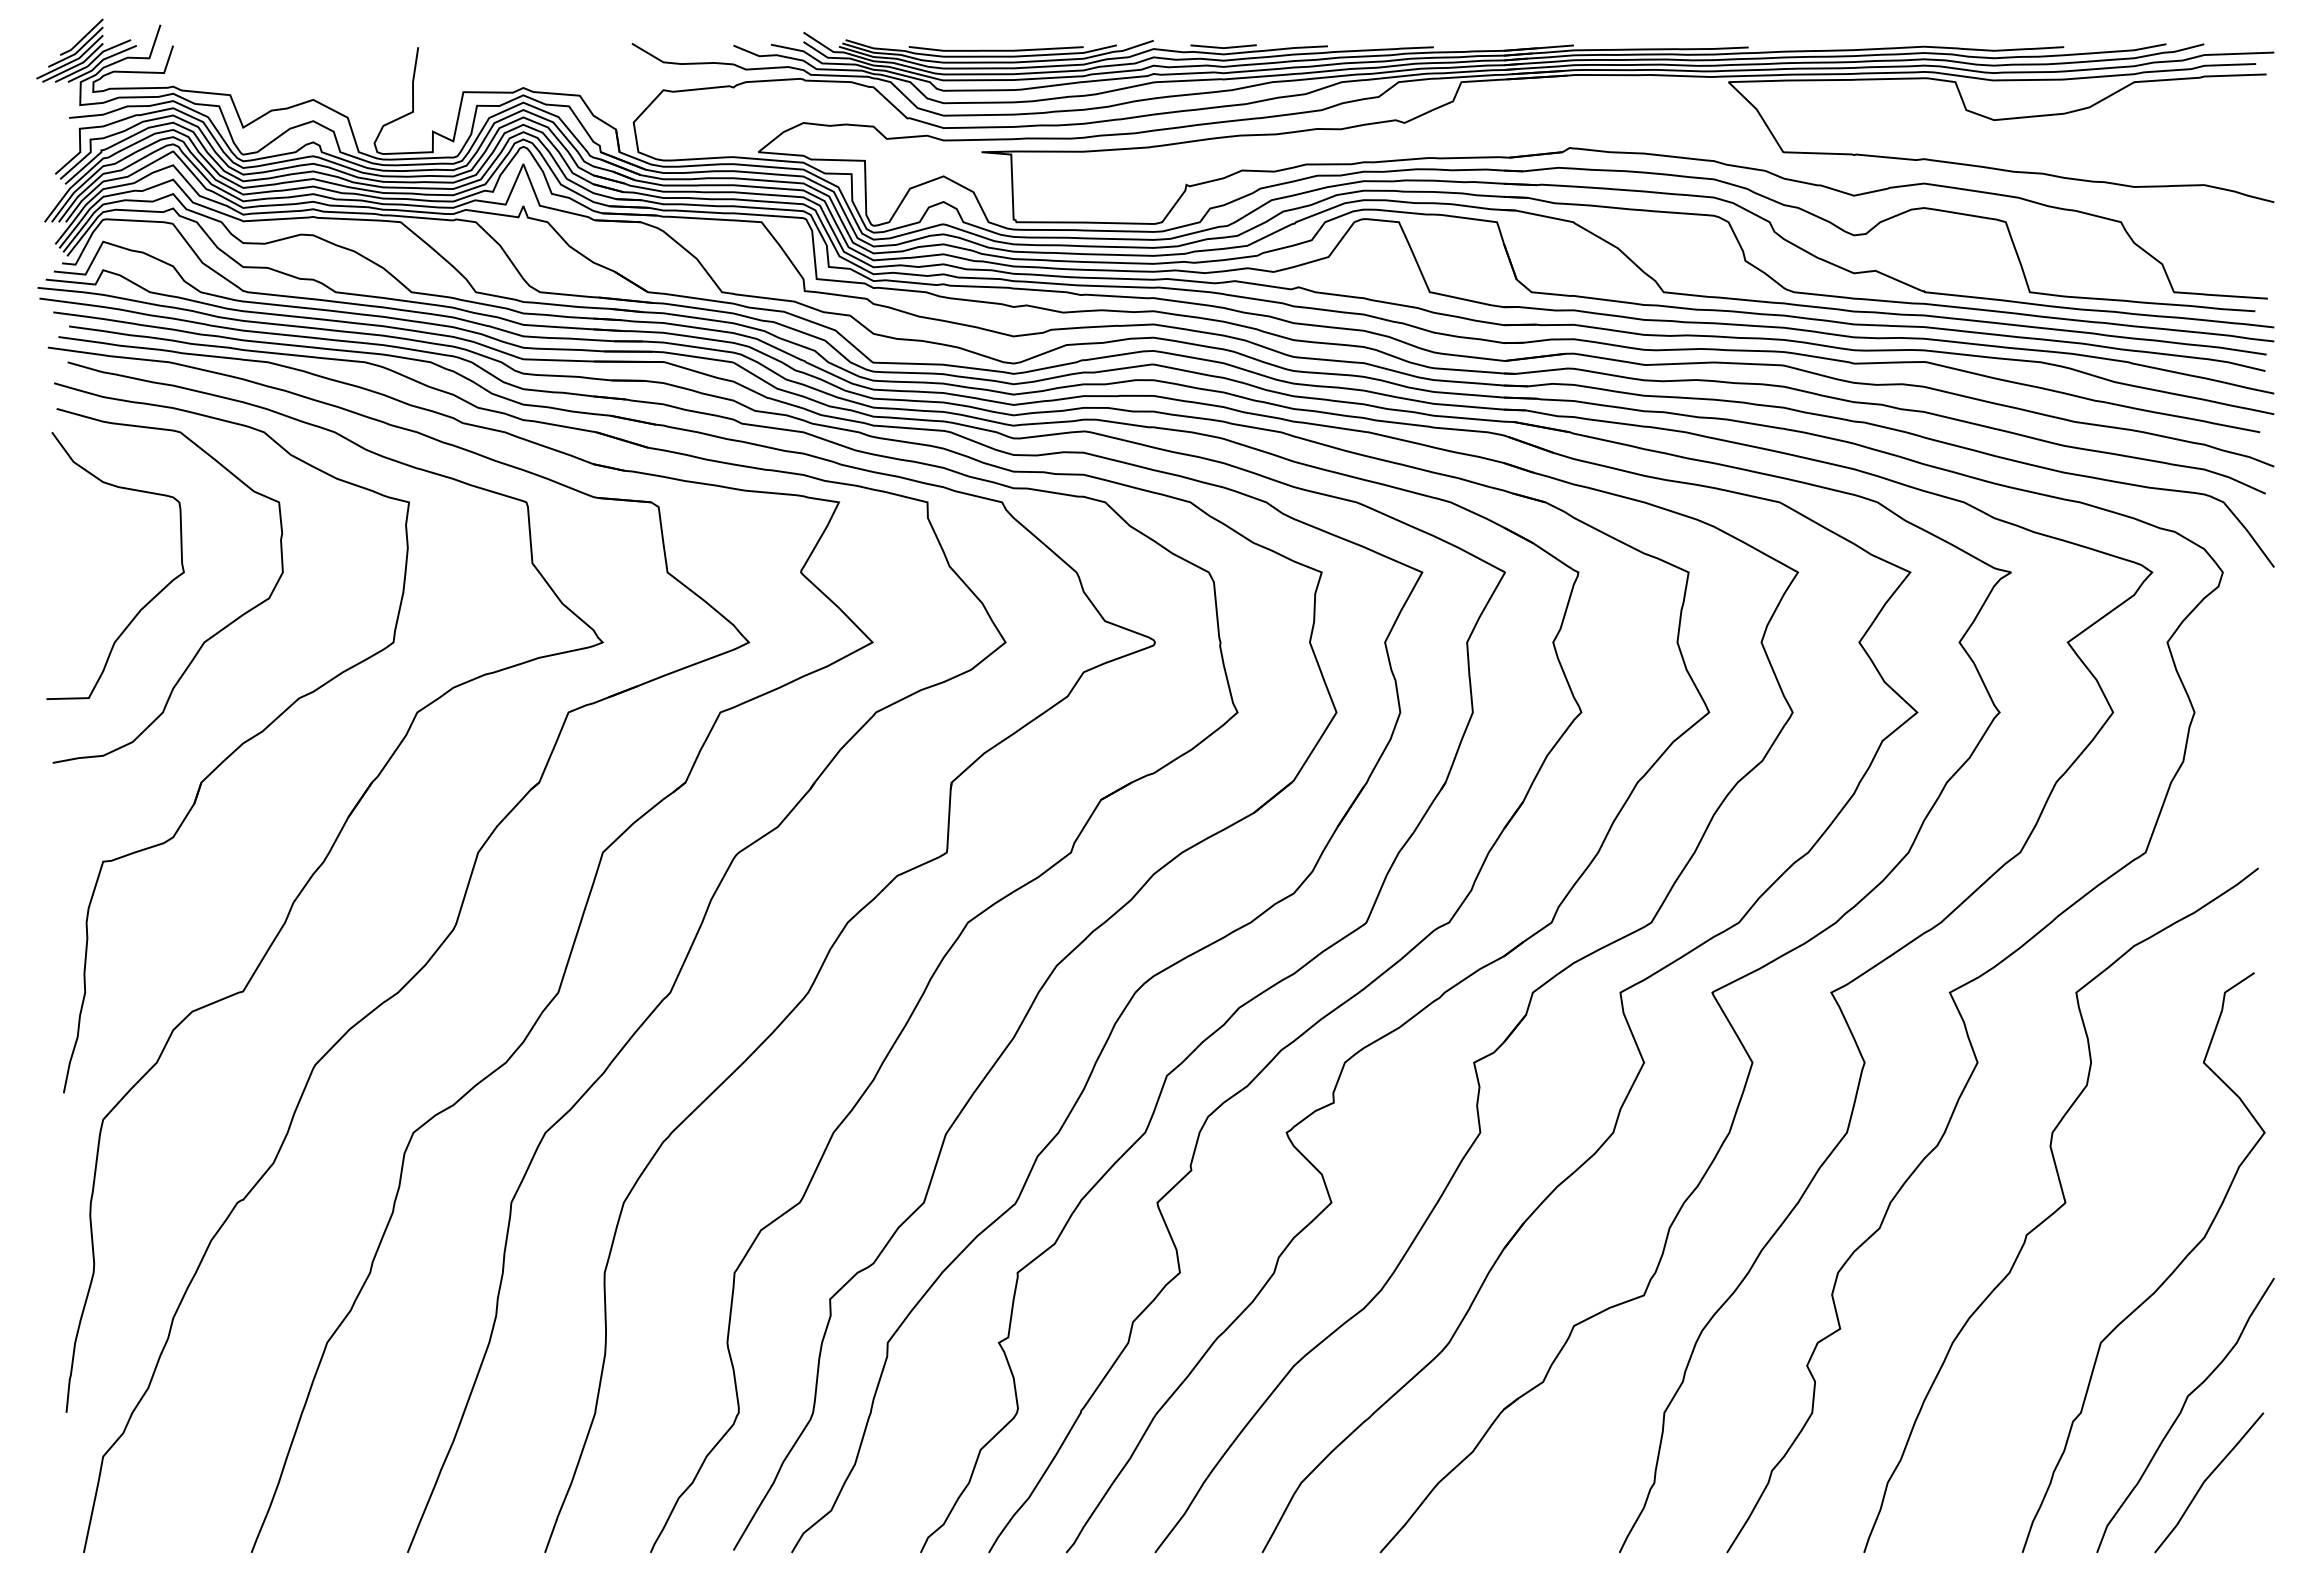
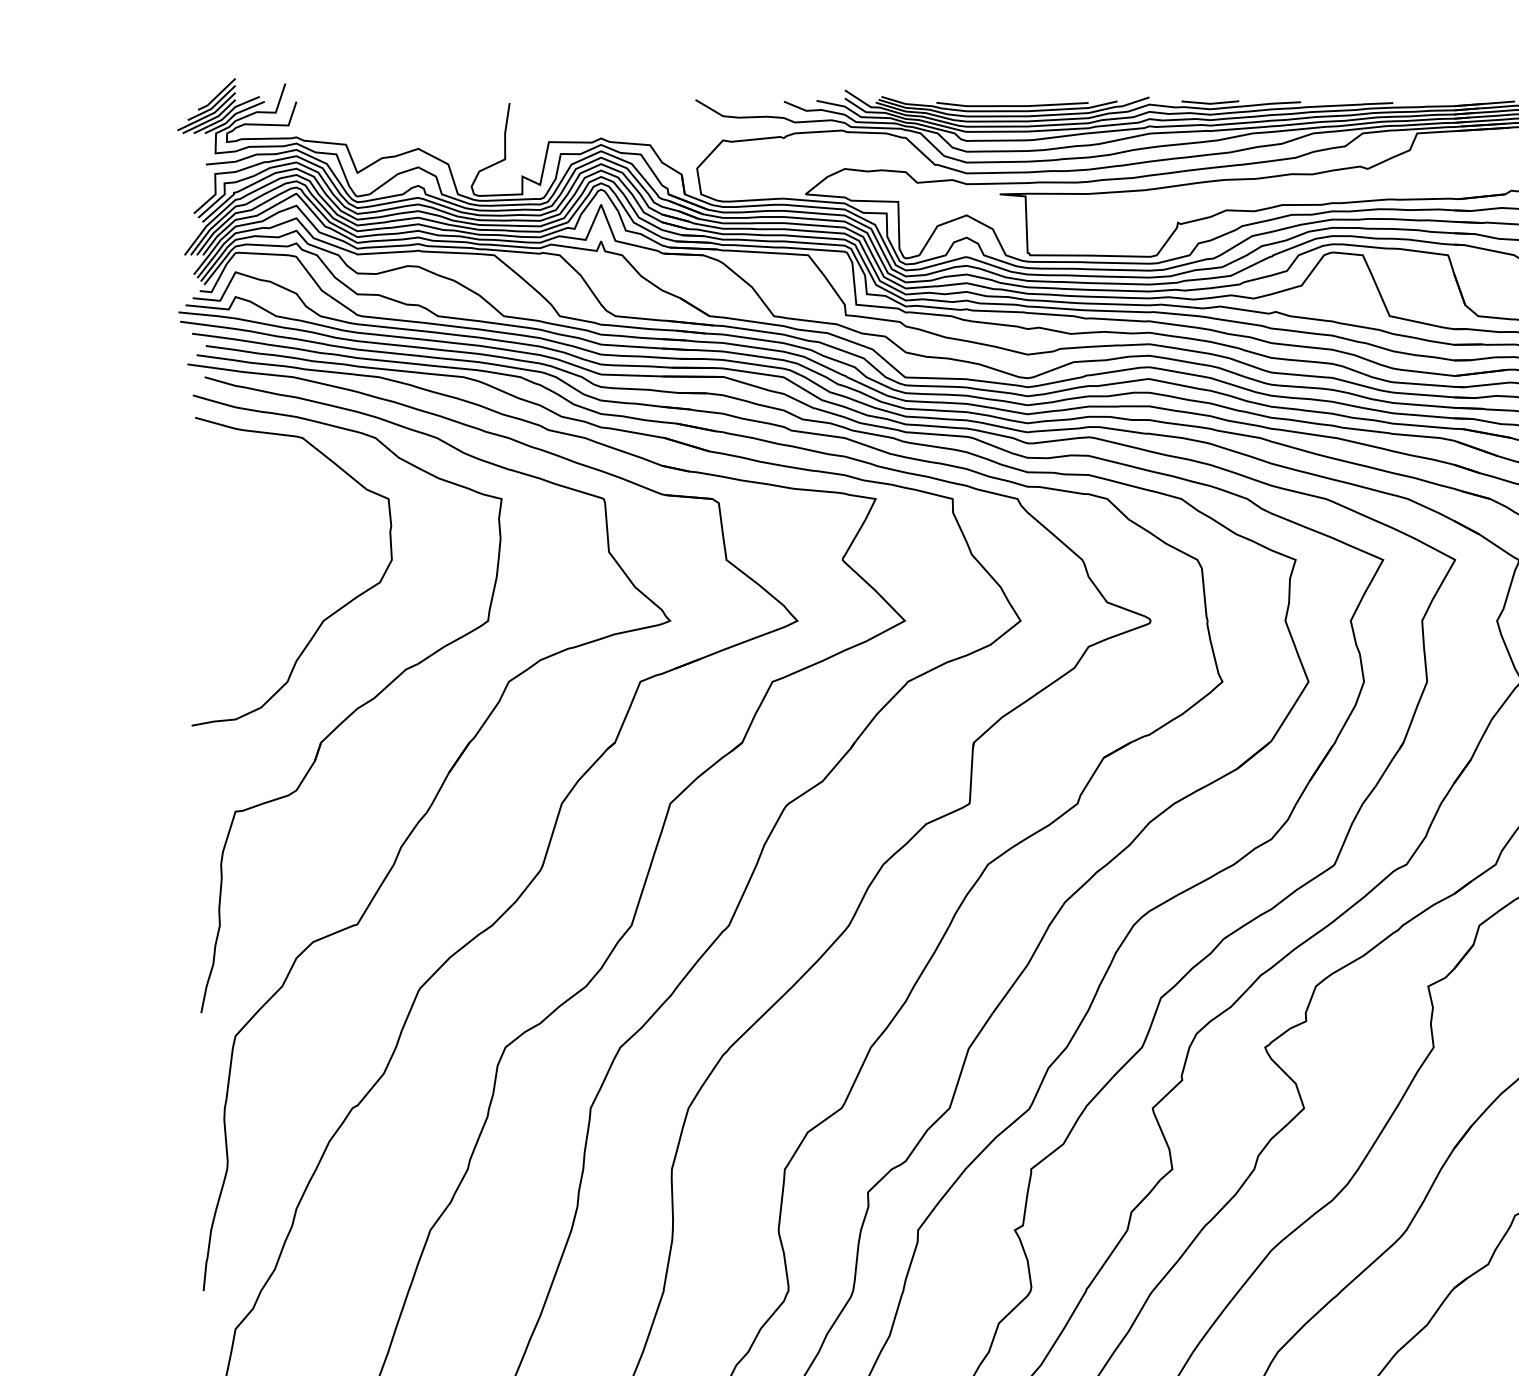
curve: (150, 599) -> (276, 583), removed

